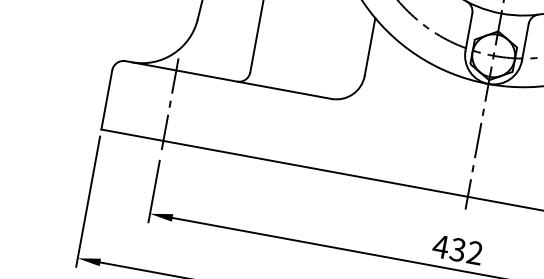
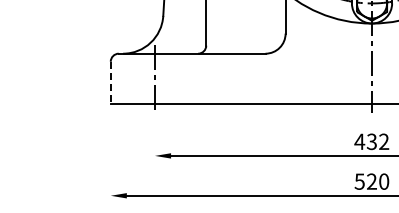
line: (106, 100) -> (110, 83), solid -> dashed
line: (153, 190) -> (154, 139), removed
line: (88, 200) -> (110, 154), removed

